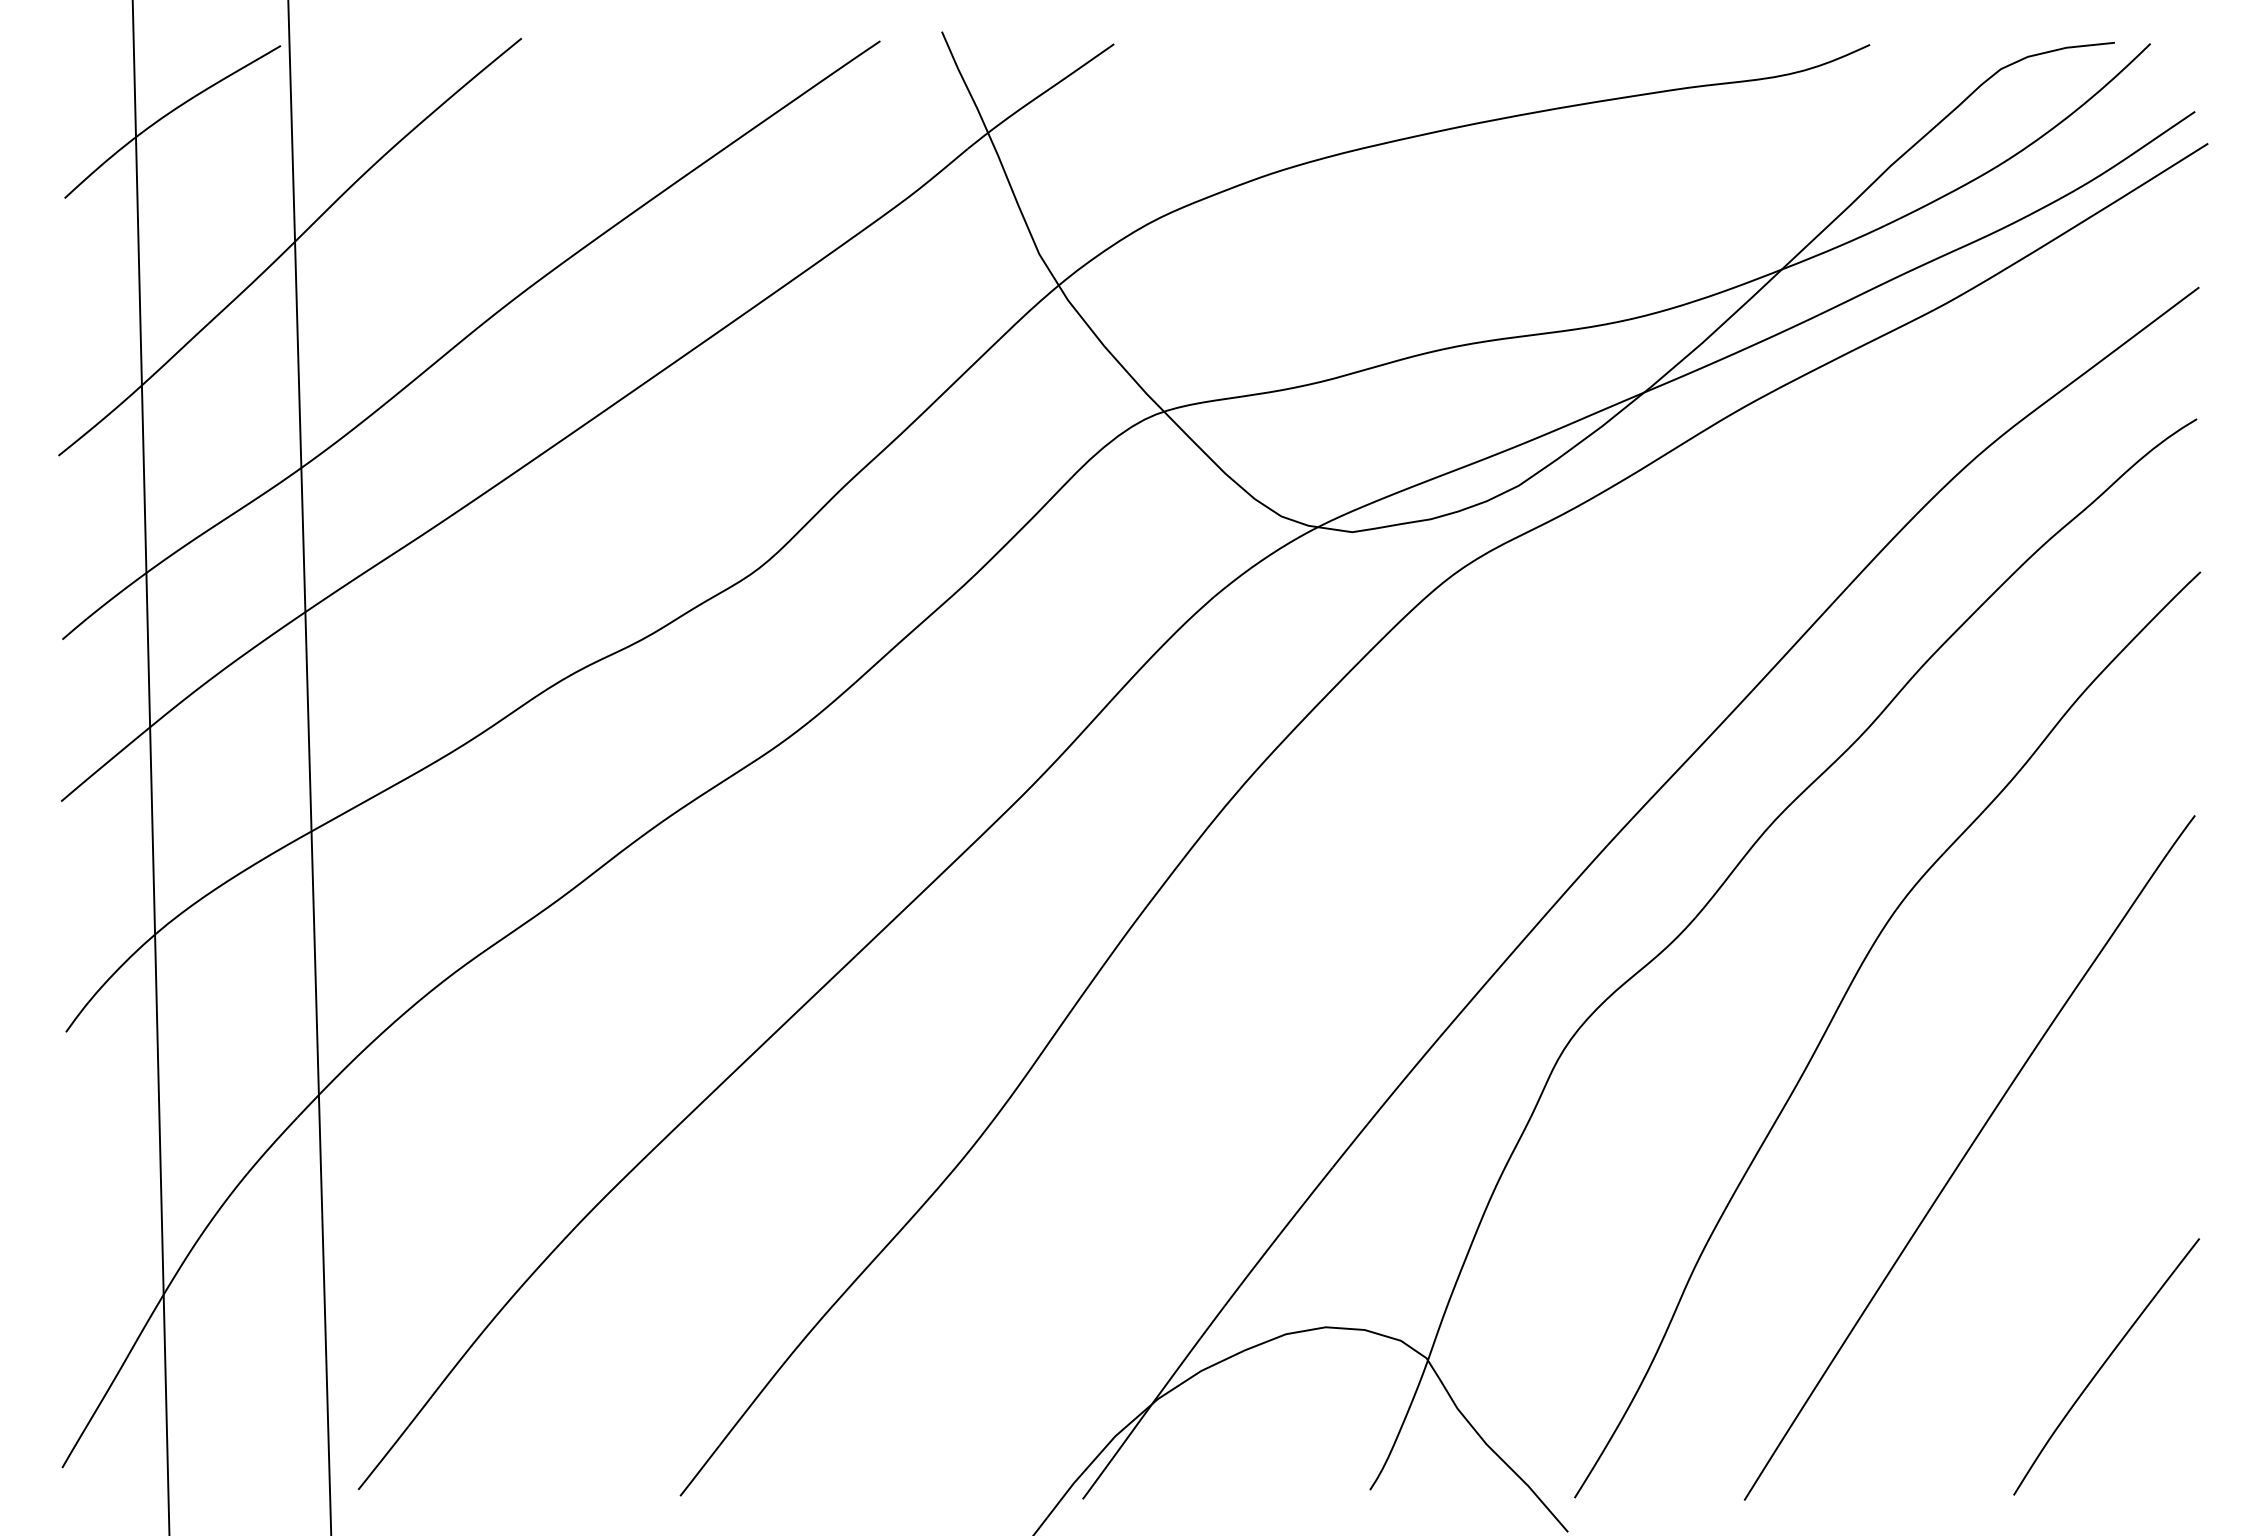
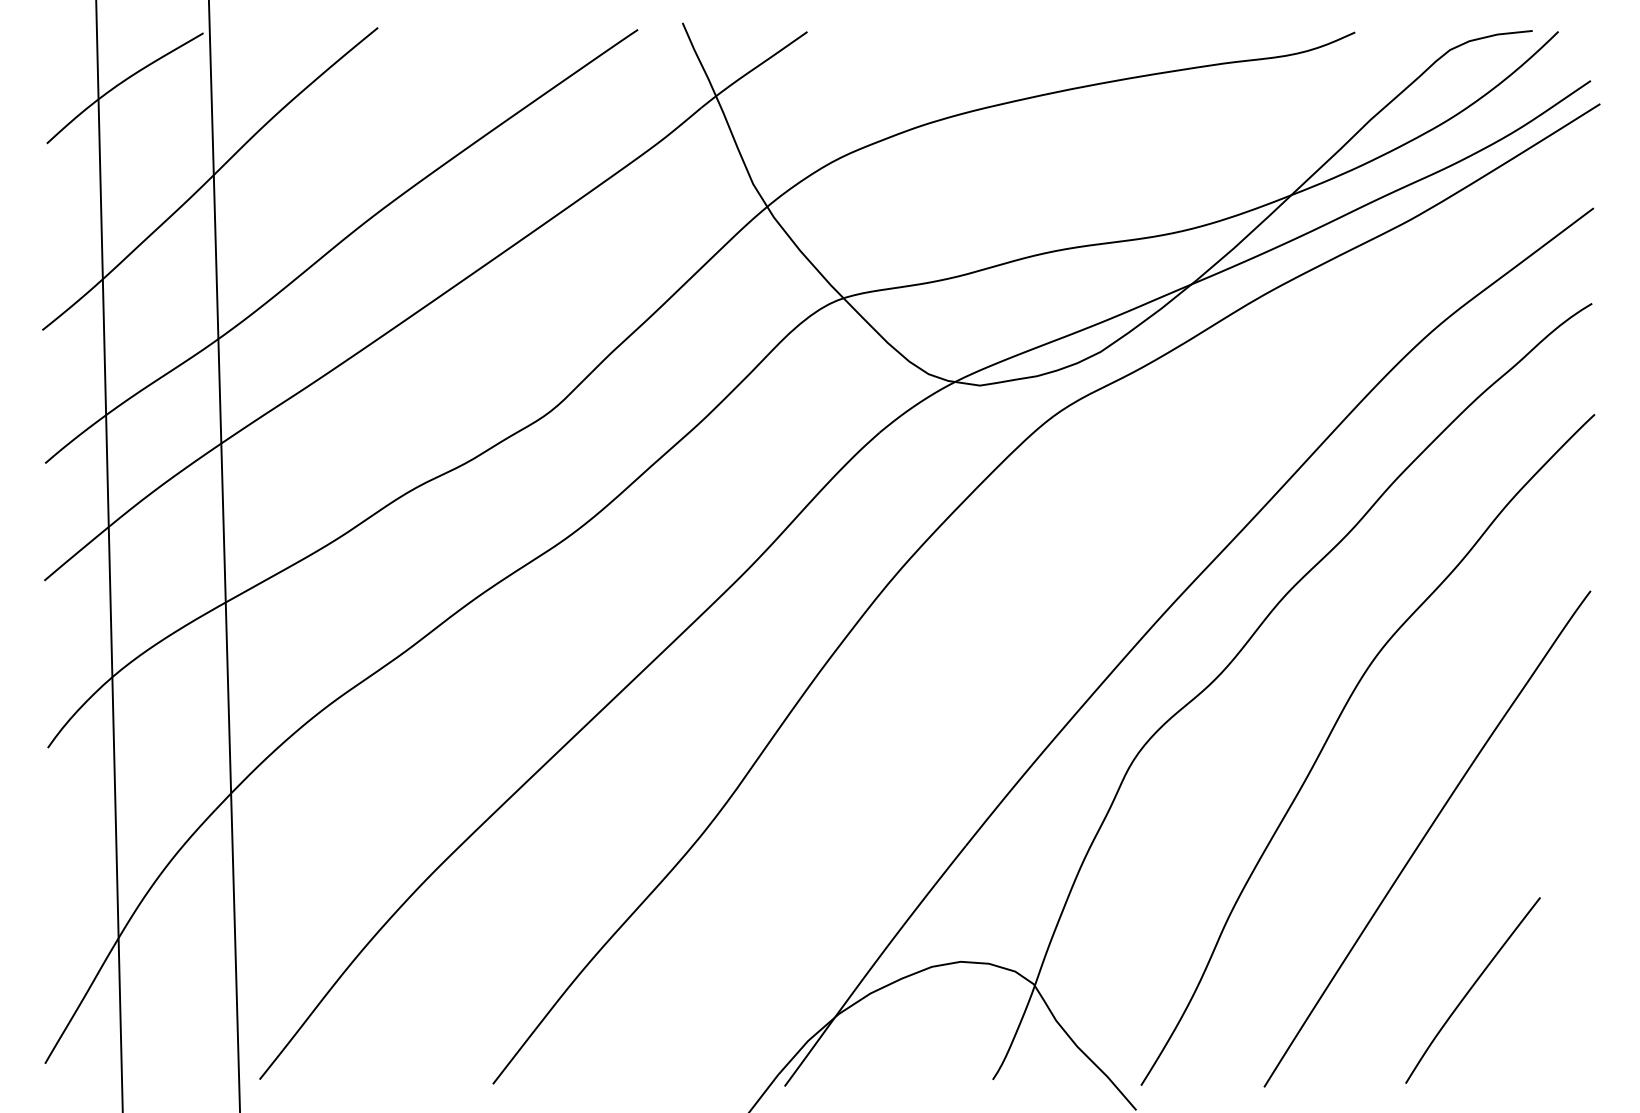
curve: (2104, 1364) -> (1471, 988), moved

